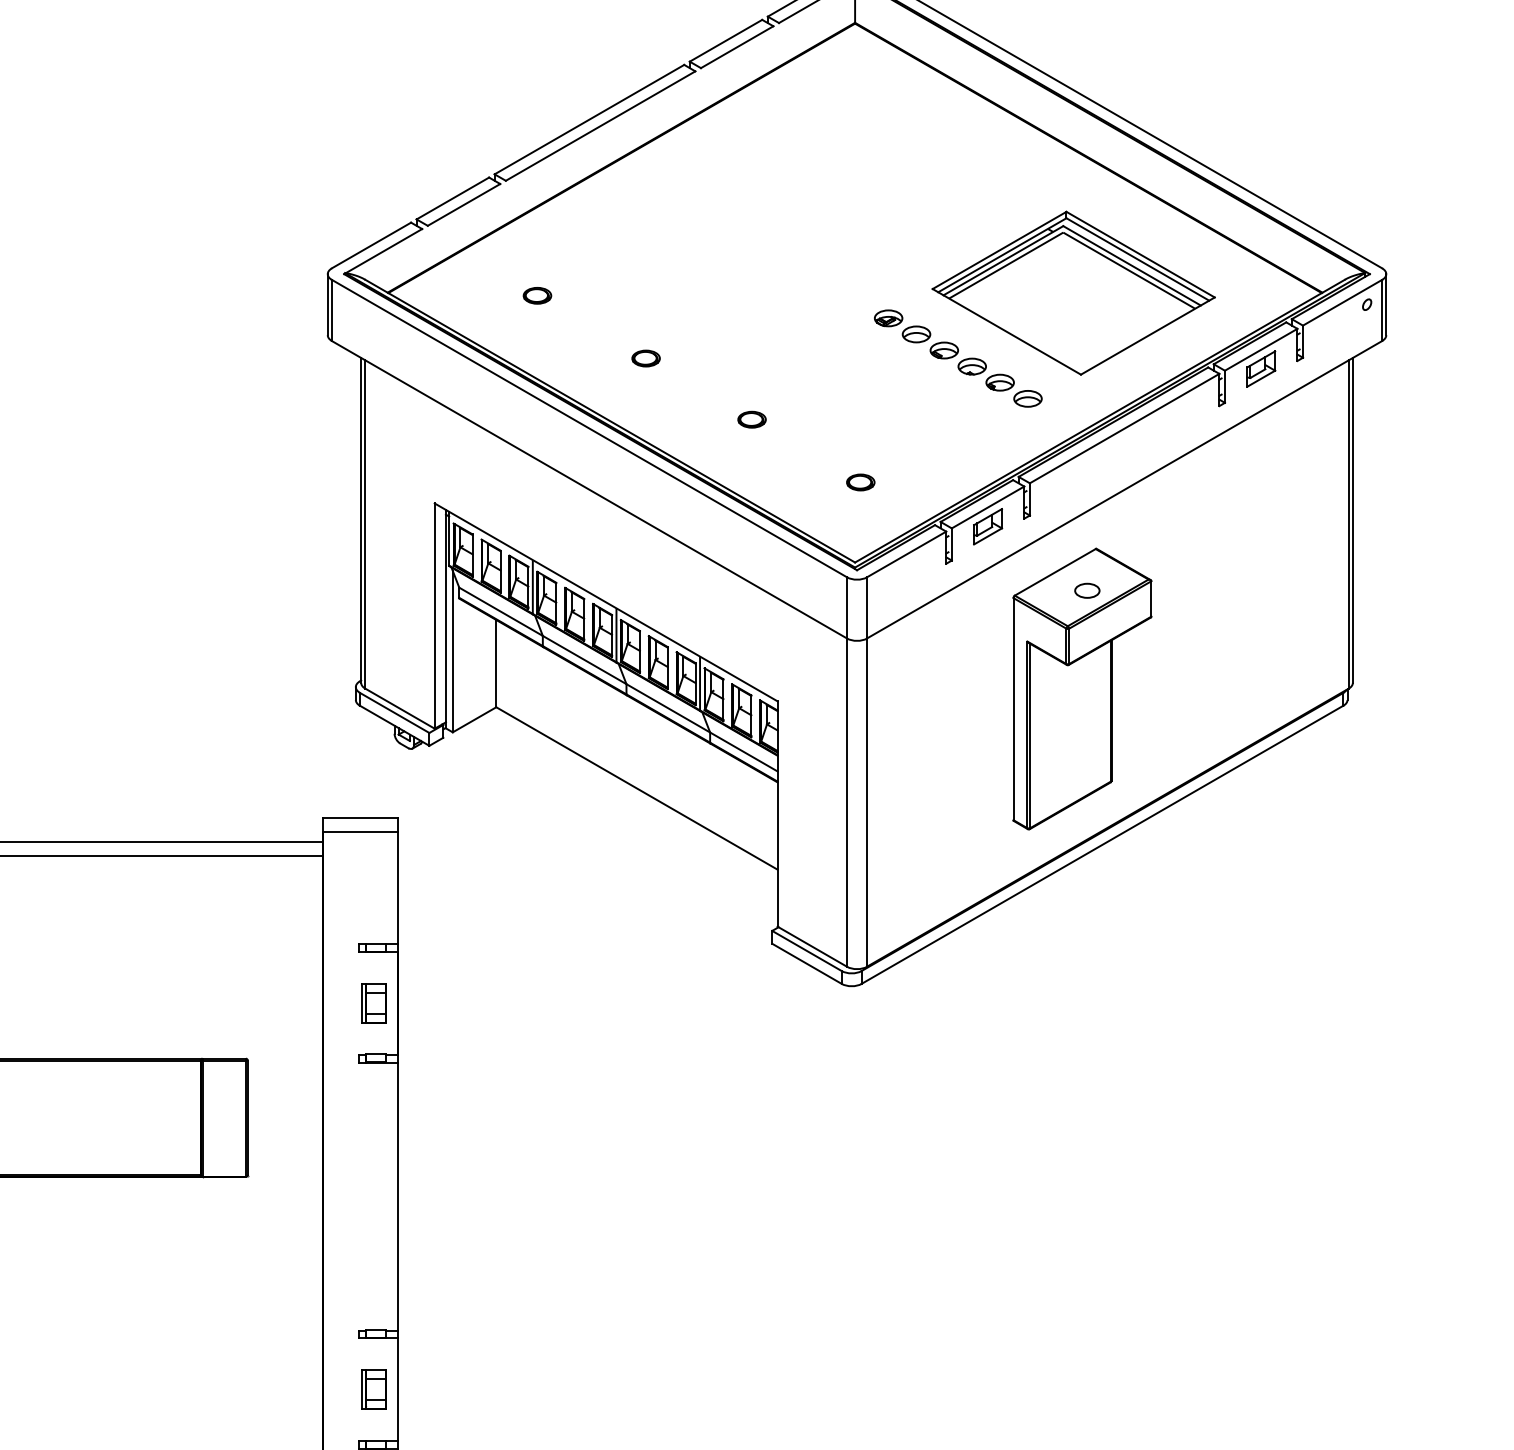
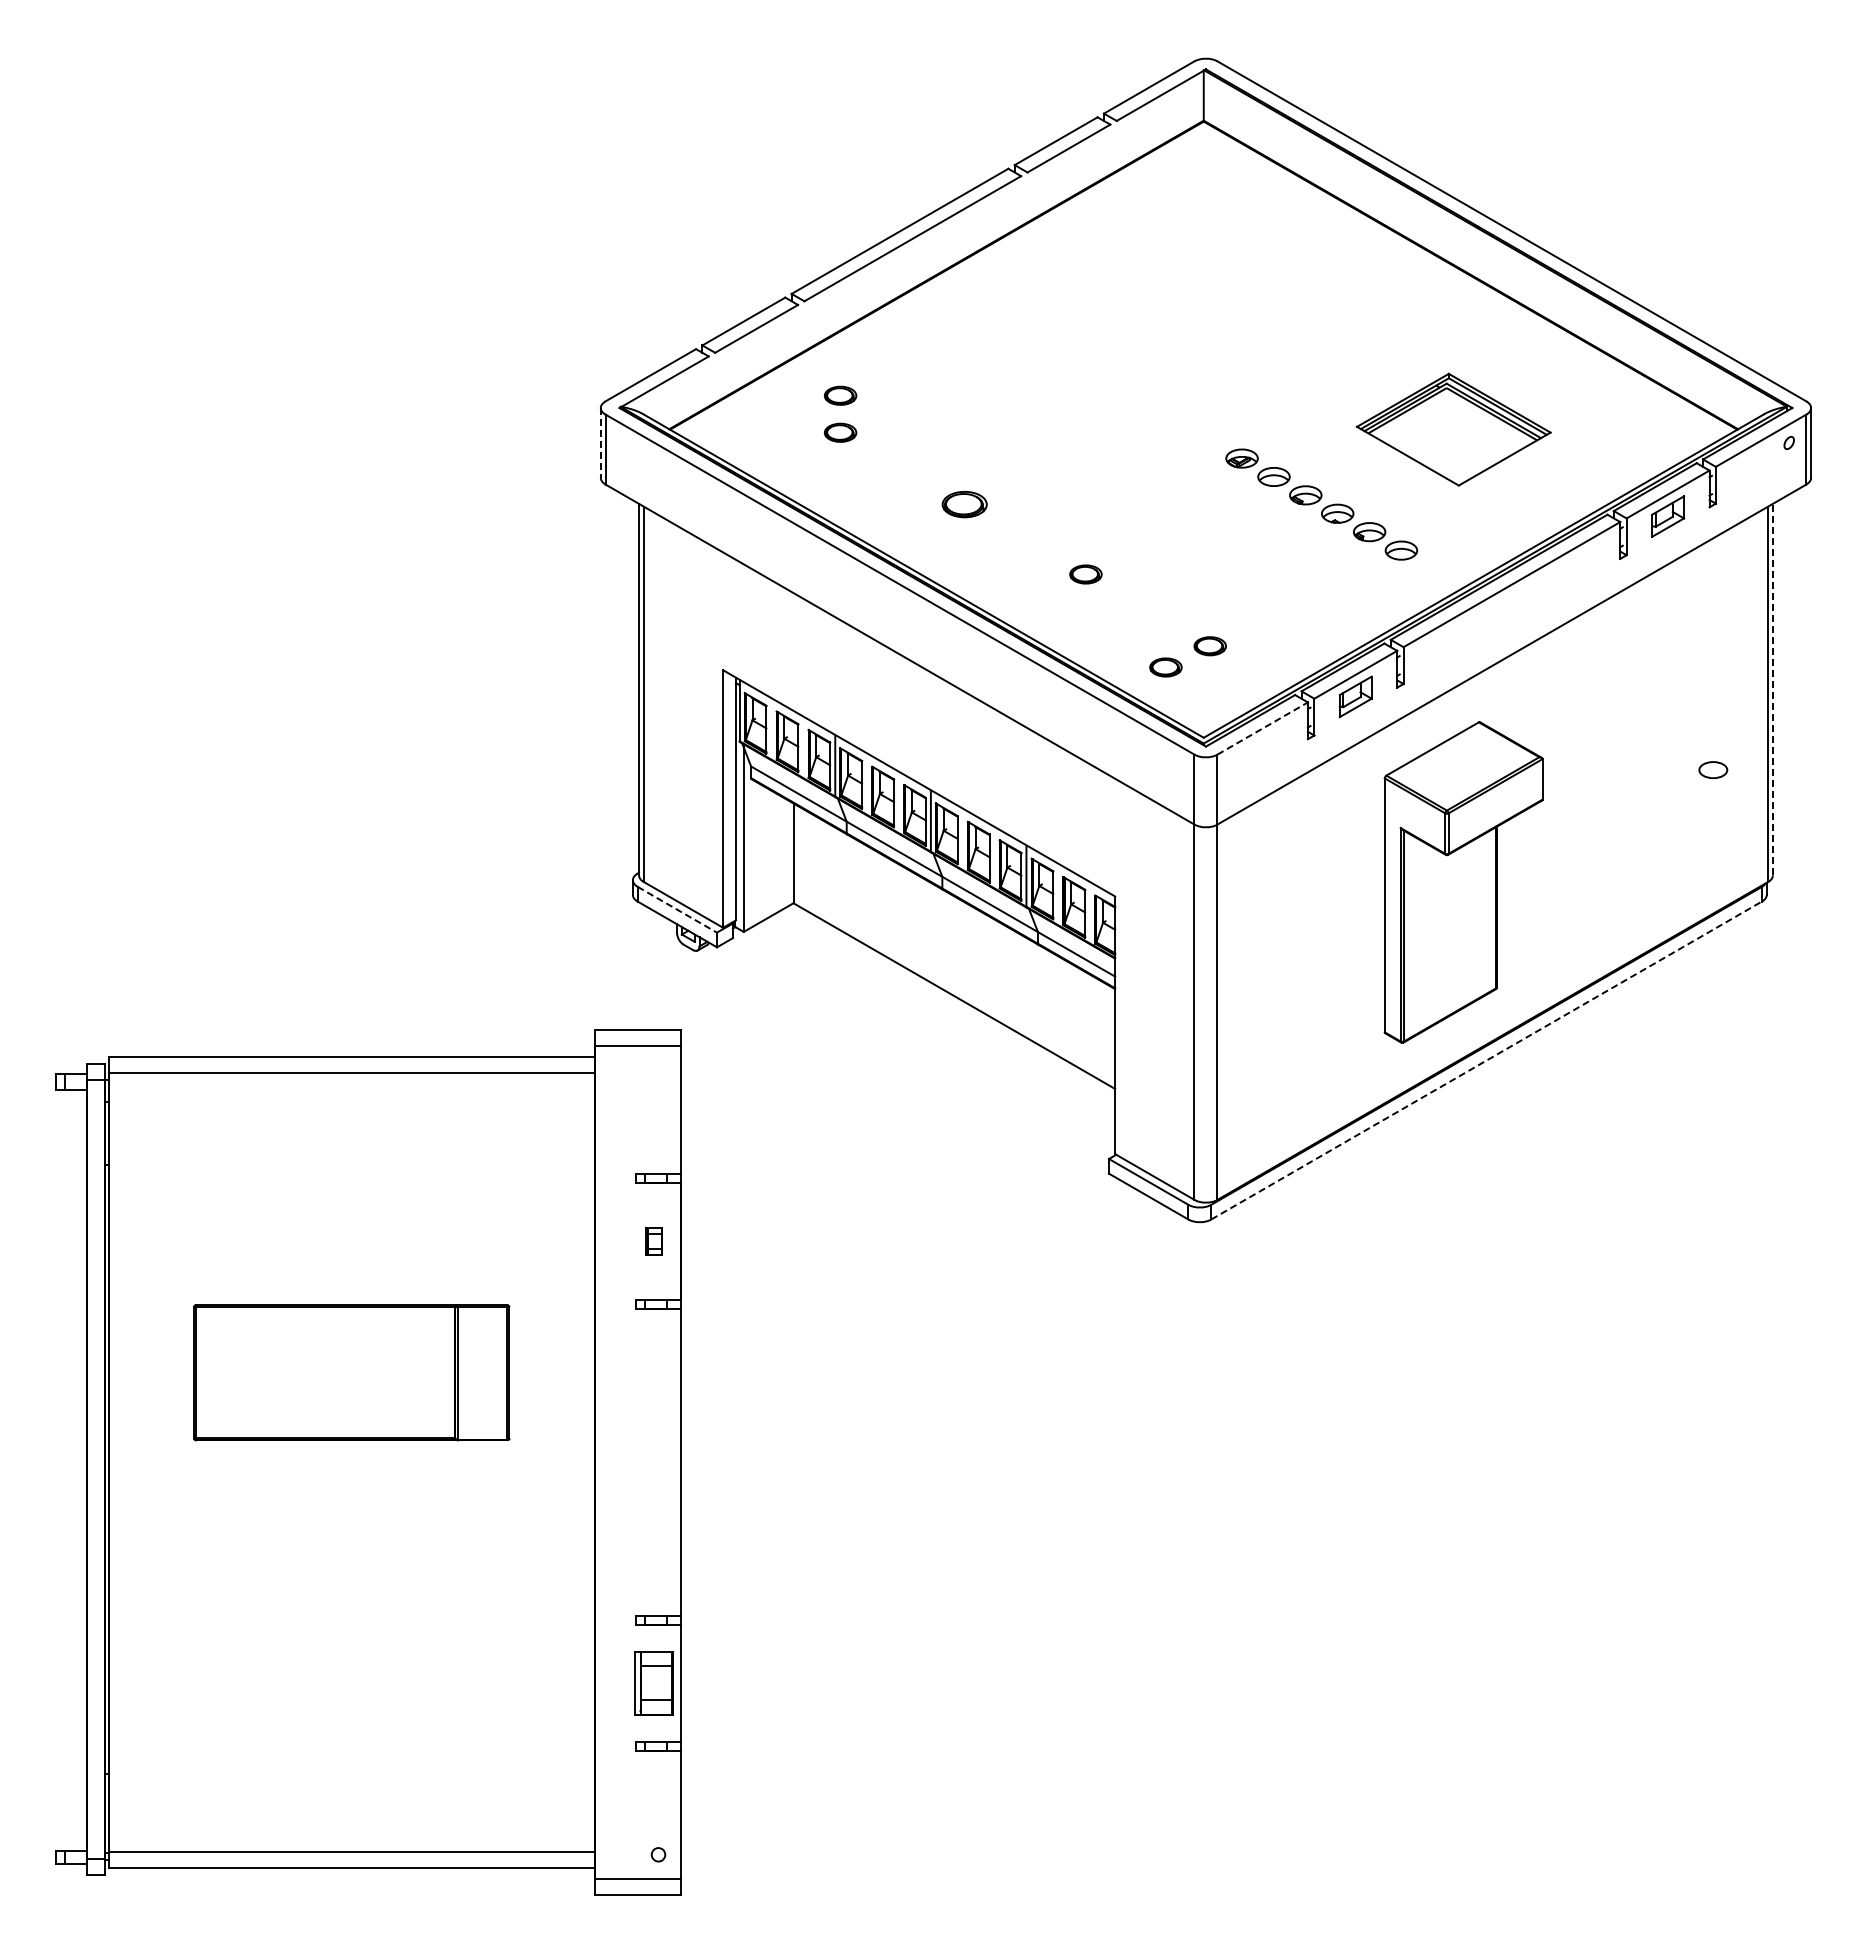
part: (537, 263) -> (840, 395), added
part: (1073, 292) -> (1453, 429), size x0.6
line: (327, 304) -> (600, 442), solid -> dashed
part: (645, 358) -> (964, 504), size x1.4
part: (821, 501) -> (1165, 667), added
line: (1352, 520) -> (1772, 689), solid -> dashed
line: (907, 554) -> (1263, 728), solid -> dashed
part: (1087, 591) -> (1713, 770), moved
line: (394, 712) -> (677, 909), solid -> dashed
line: (1102, 844) -> (1486, 1060), solid -> dashed
part: (373, 1003) -> (653, 1241), size x0.6
part: (374, 1389) -> (654, 1683), size x1.4

